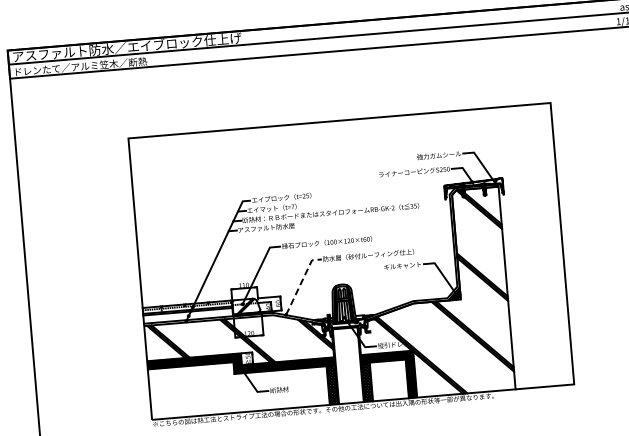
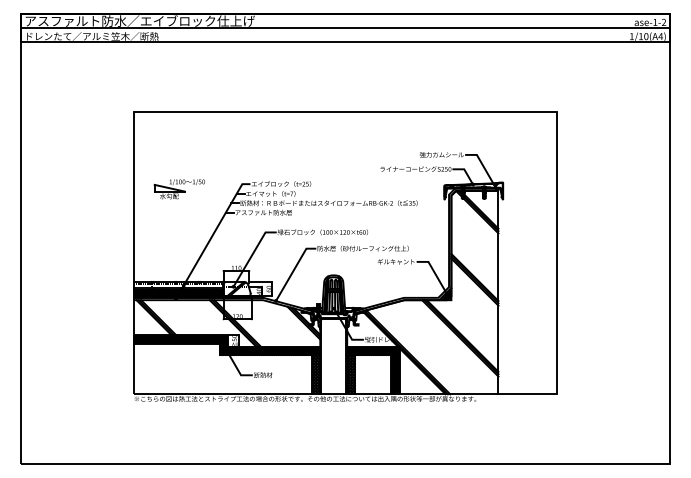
part: (179, 212) -> (178, 189), added
line: (300, 283) -> (293, 270), dashed -> solid
hatch: (188, 315) -> (178, 293), added

